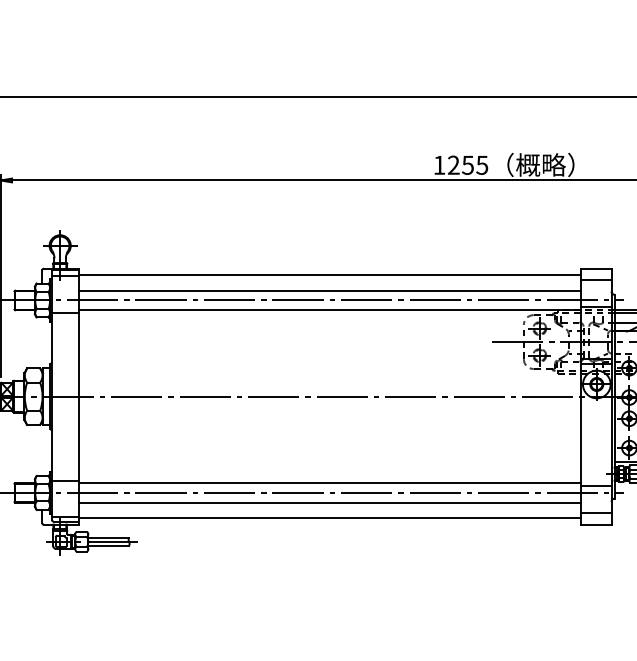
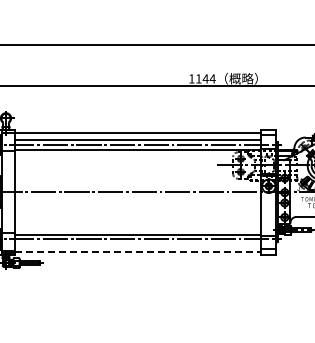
text: (467, 164) -> (205, 78), 1255 -> 1144
line: (328, 503) -> (137, 244), removed
line: (330, 517) -> (138, 251), solid -> dashed

